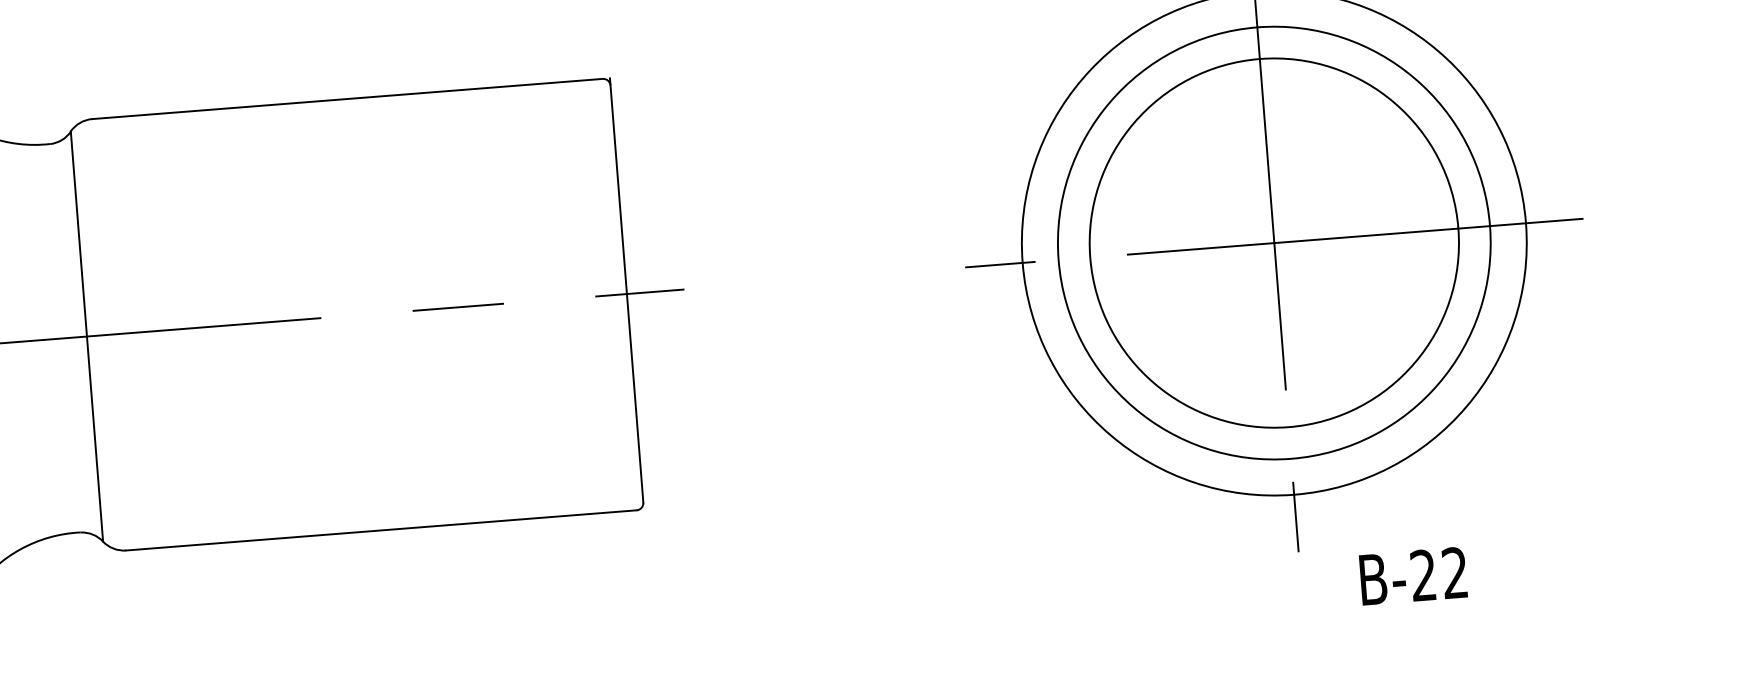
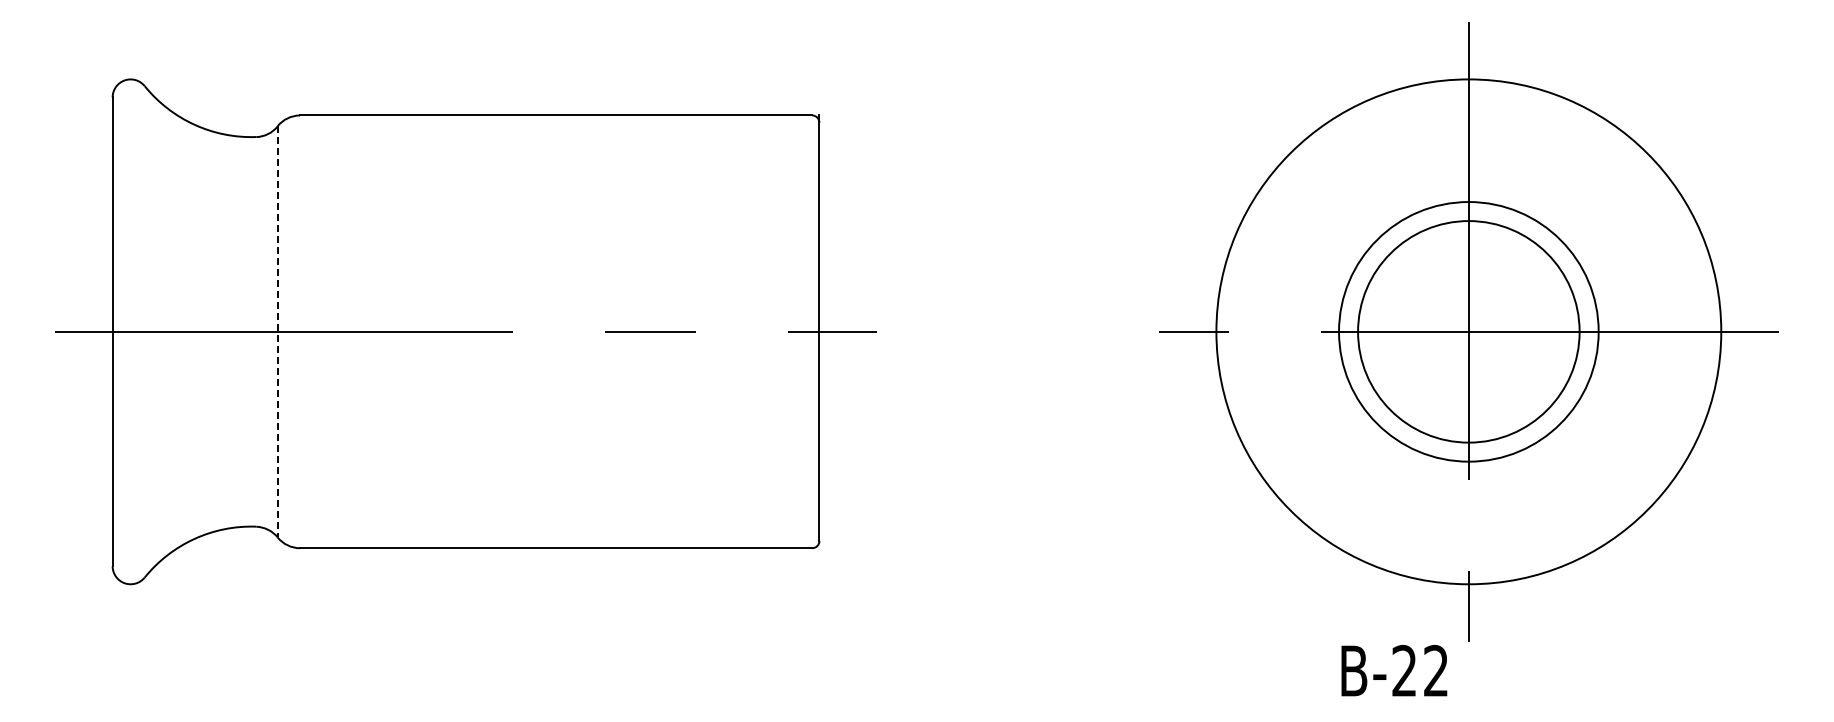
circle: (1273, 242) -> (1468, 331), size x0.6
circle: (1273, 242) -> (1468, 331), size x0.6
line: (86, 336) -> (277, 331), solid -> dashed
text: (1413, 575) -> (1394, 670), moved

